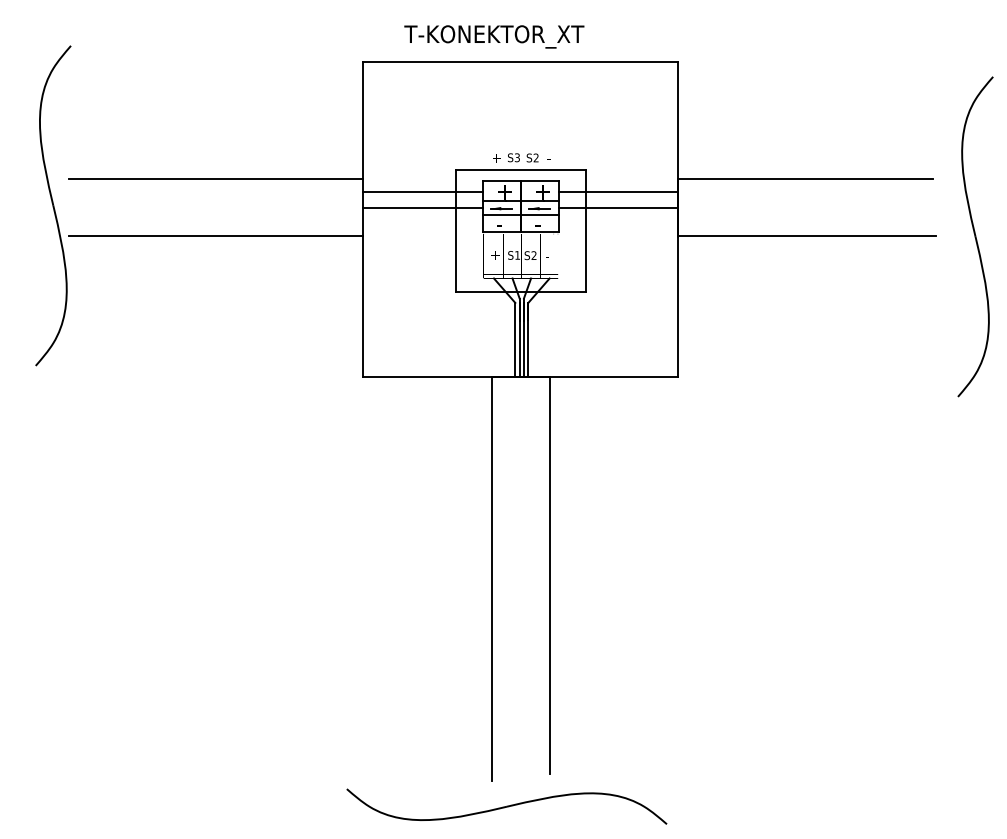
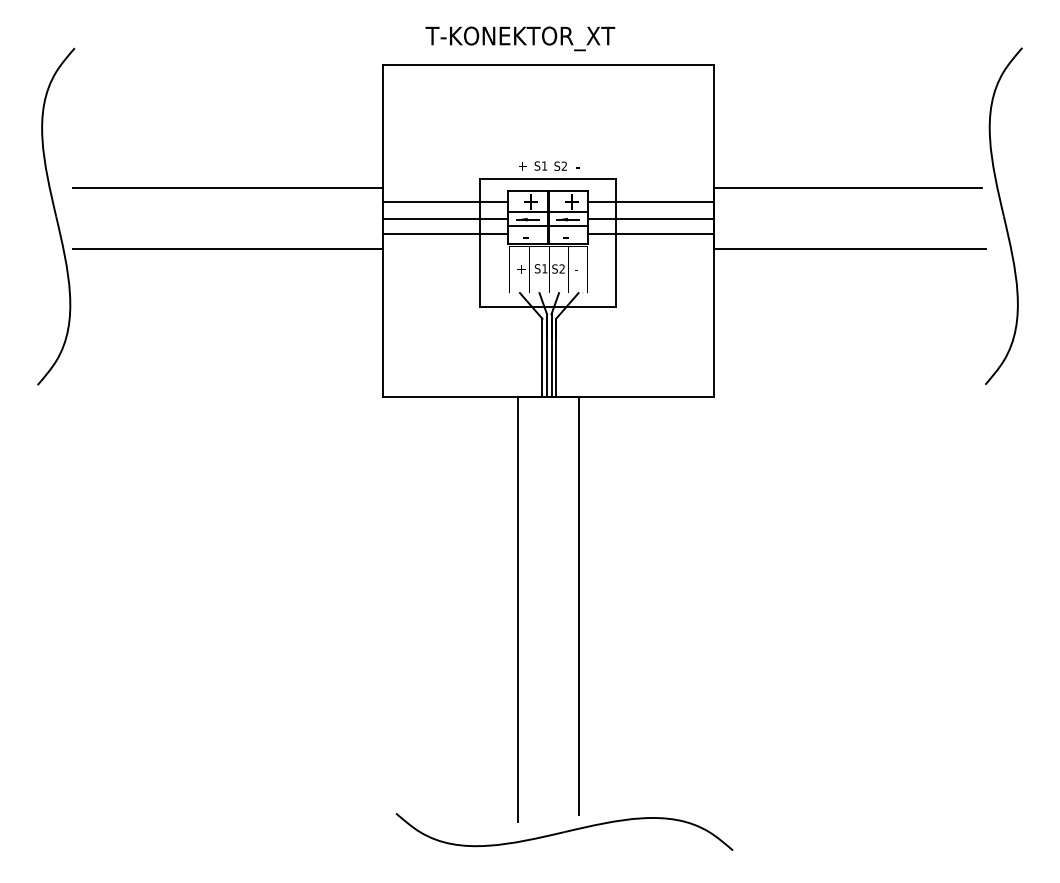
text: (517, 157) -> (544, 165), S3 -> S1
line: (423, 222) -> (445, 234), added
line: (618, 222) -> (651, 234), added
part: (975, 236) -> (1003, 215), moved
part: (506, 806) -> (564, 831), moved

